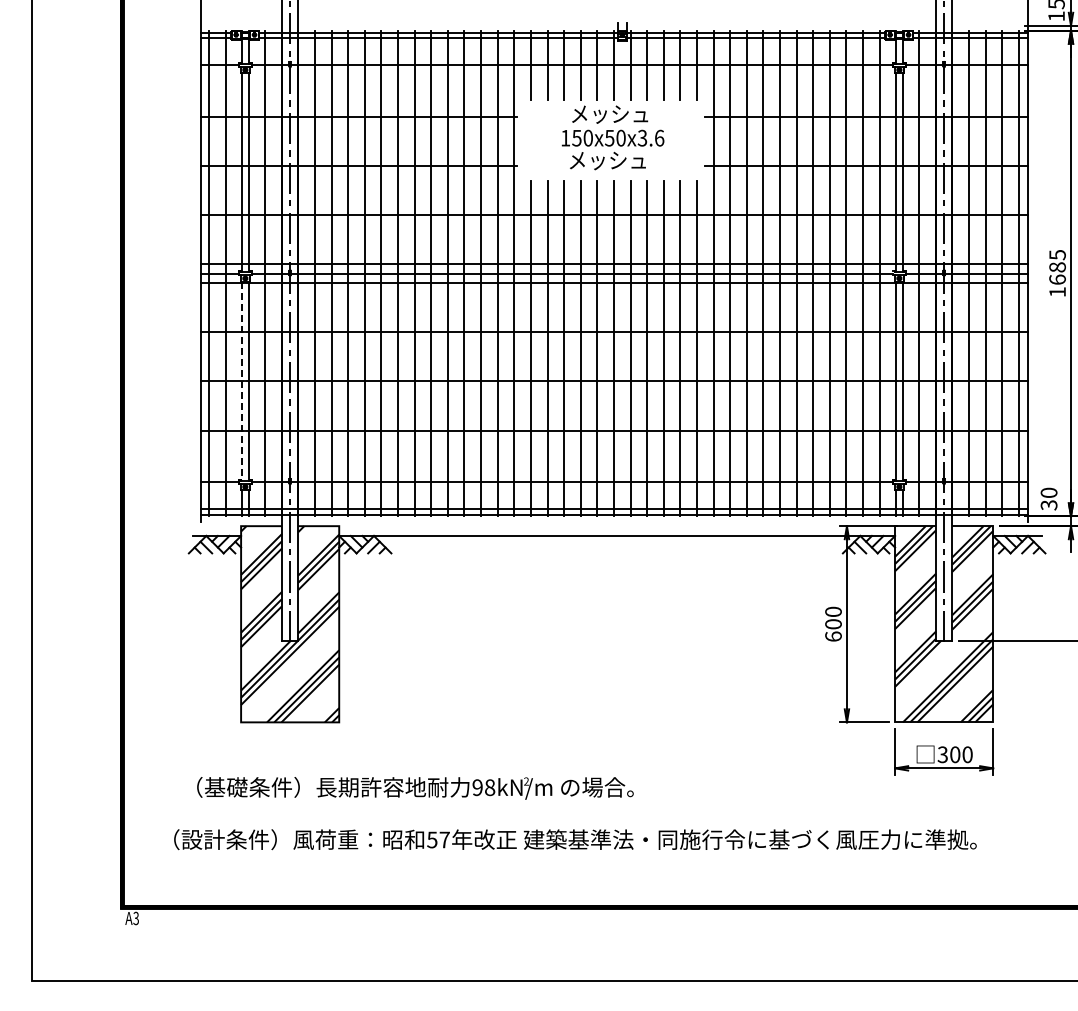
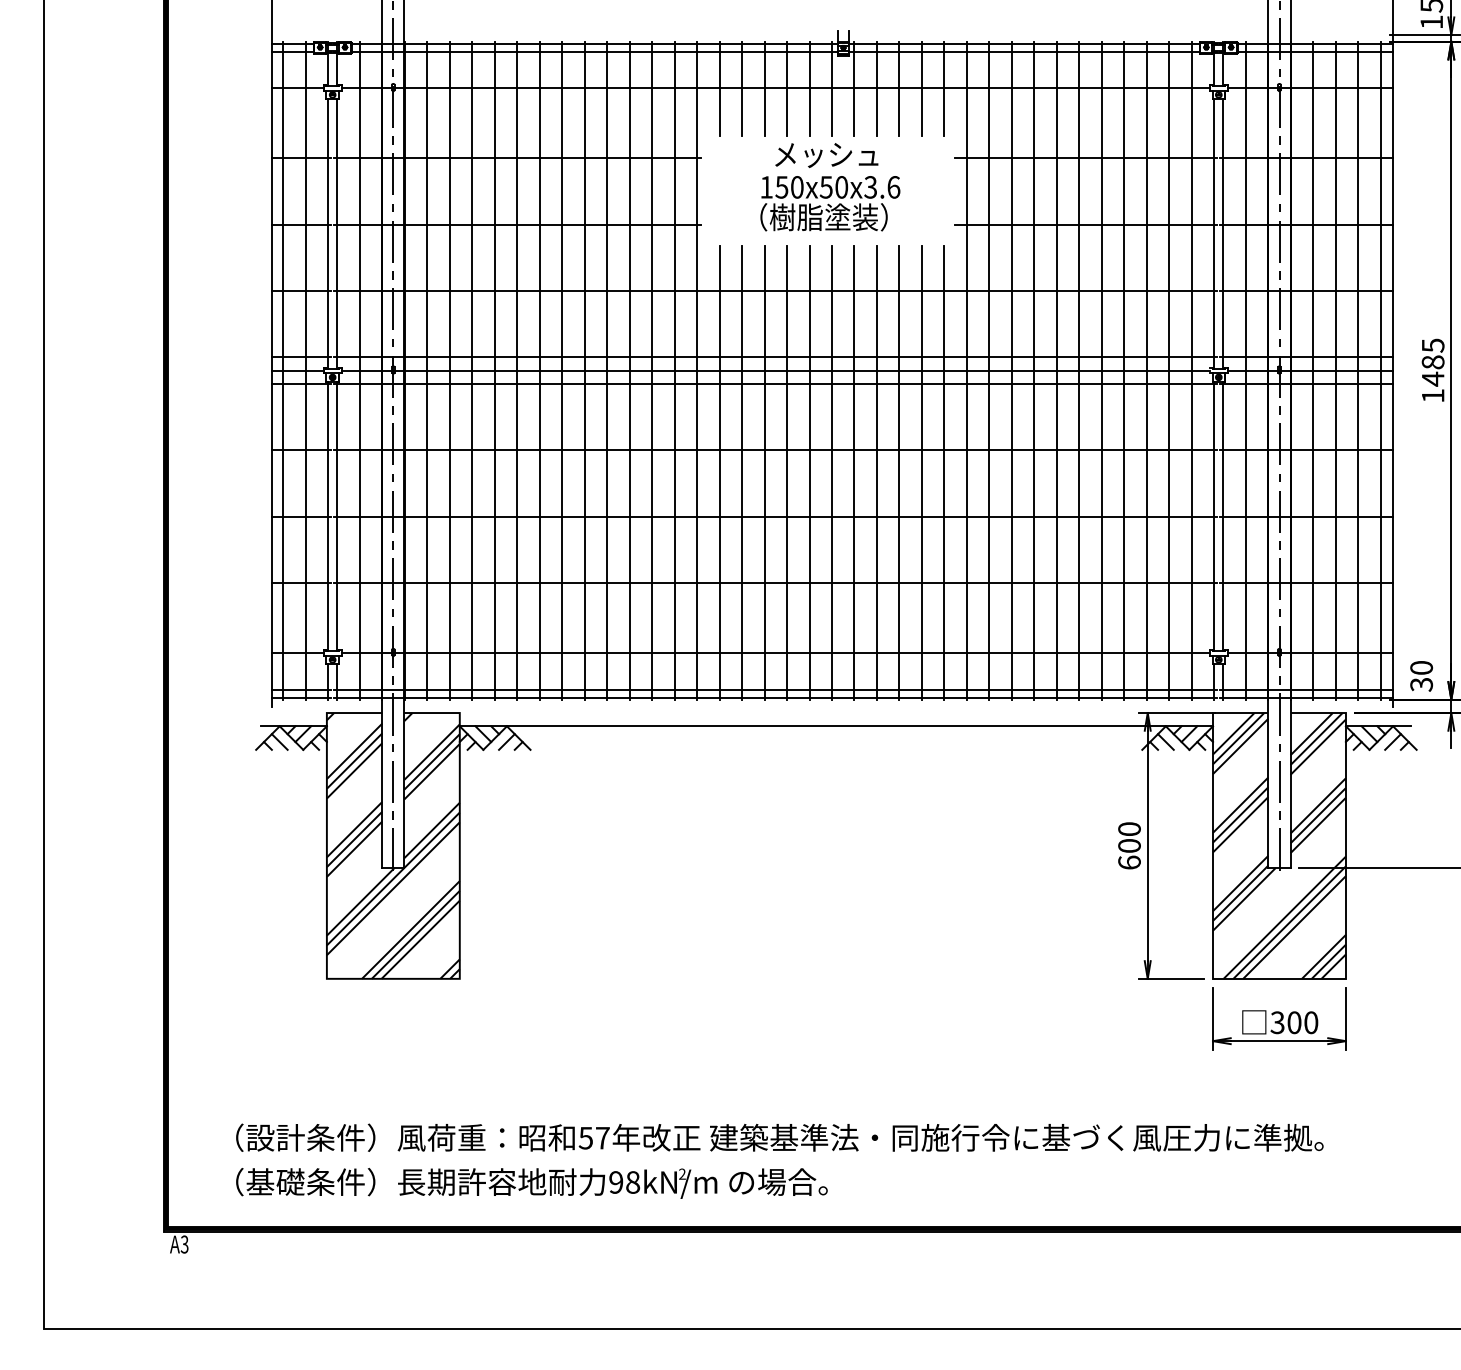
text: (607, 159) -> (823, 216), メッシュ -> （樹脂塗装）
text: (1057, 279) -> (1433, 378), 1685 -> 1485
line: (242, 381) -> (328, 516), dashed -> solid
text: (415, 788) -> (532, 1183), moved

